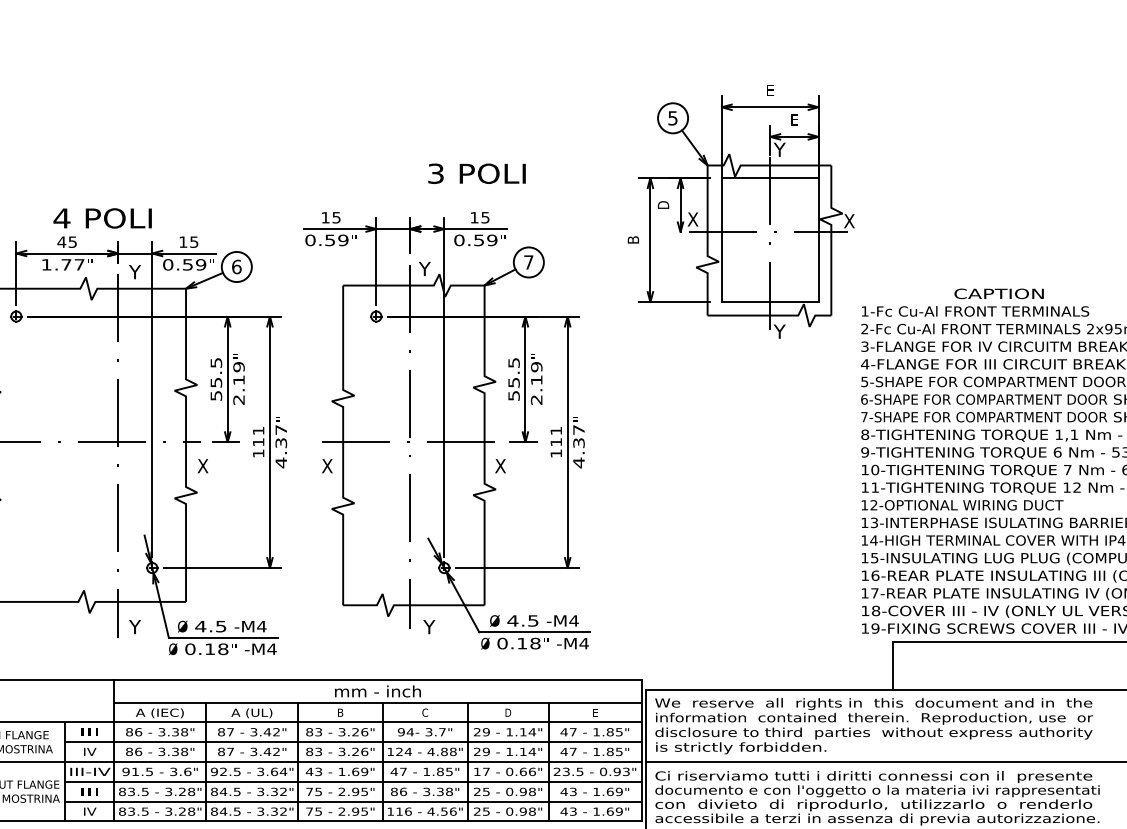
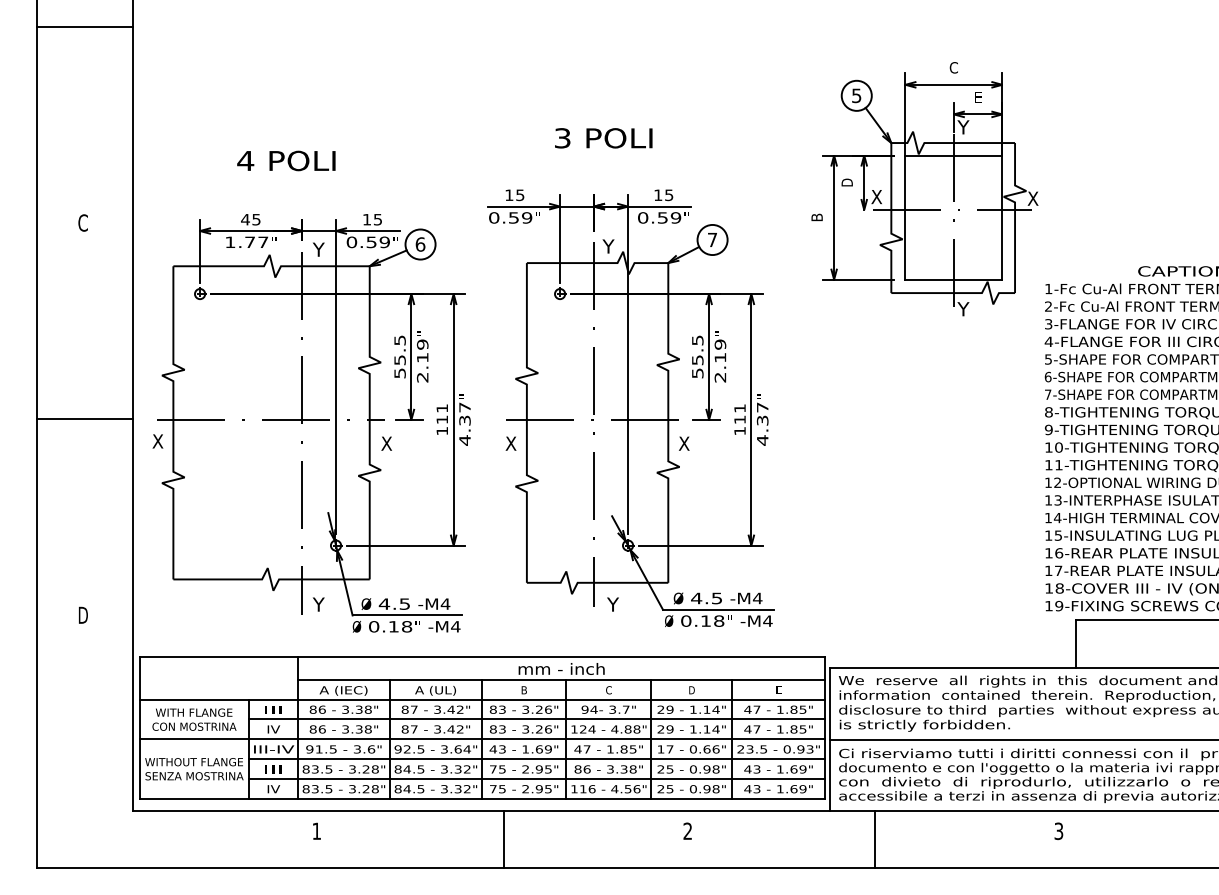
text: (769, 89) -> (953, 67), E -> C
text: (476, 173) -> (603, 138), moved
text: (102, 217) -> (286, 160), moved

